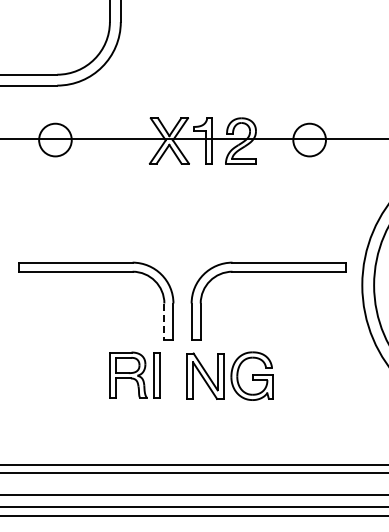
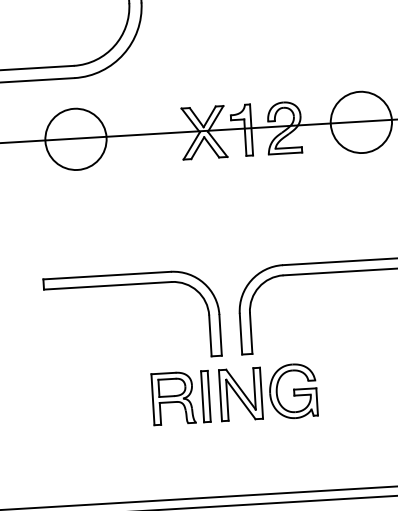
circle: (55, 139) -> (76, 138), size x1.67
circle: (309, 139) -> (361, 121), size x1.67
line: (164, 322) -> (210, 336), dashed -> solid
part: (229, 375) -> (267, 392), moved

